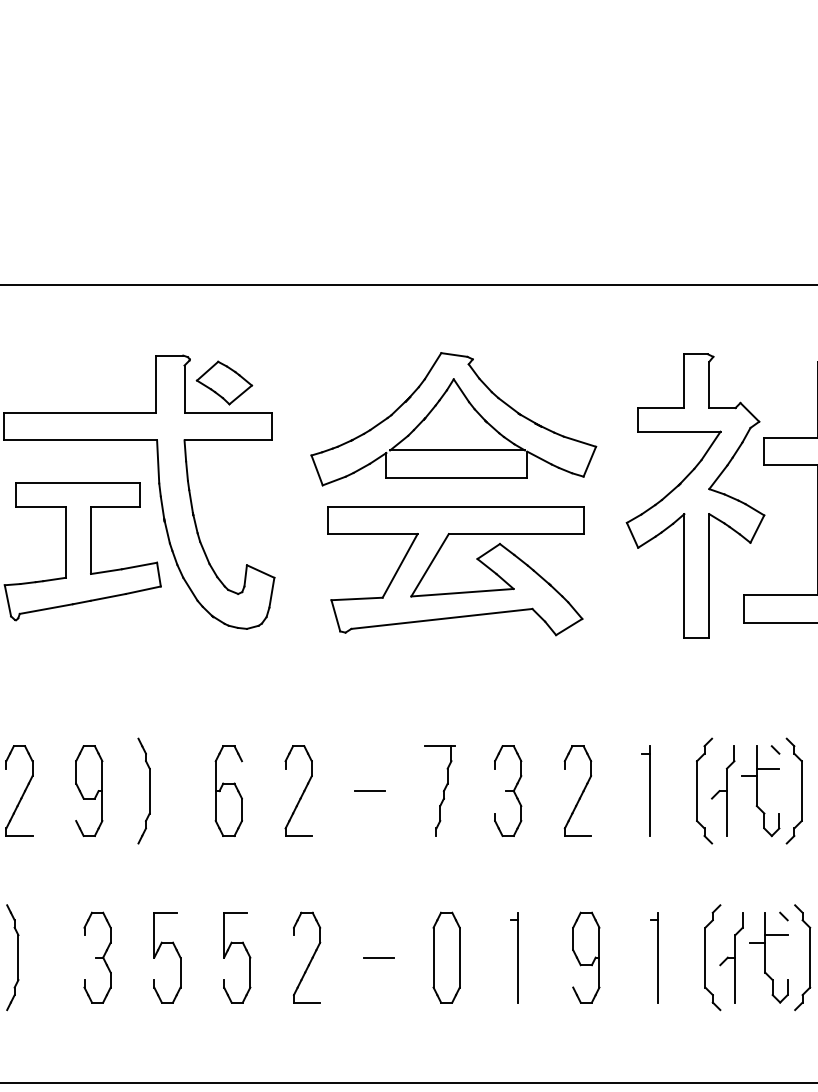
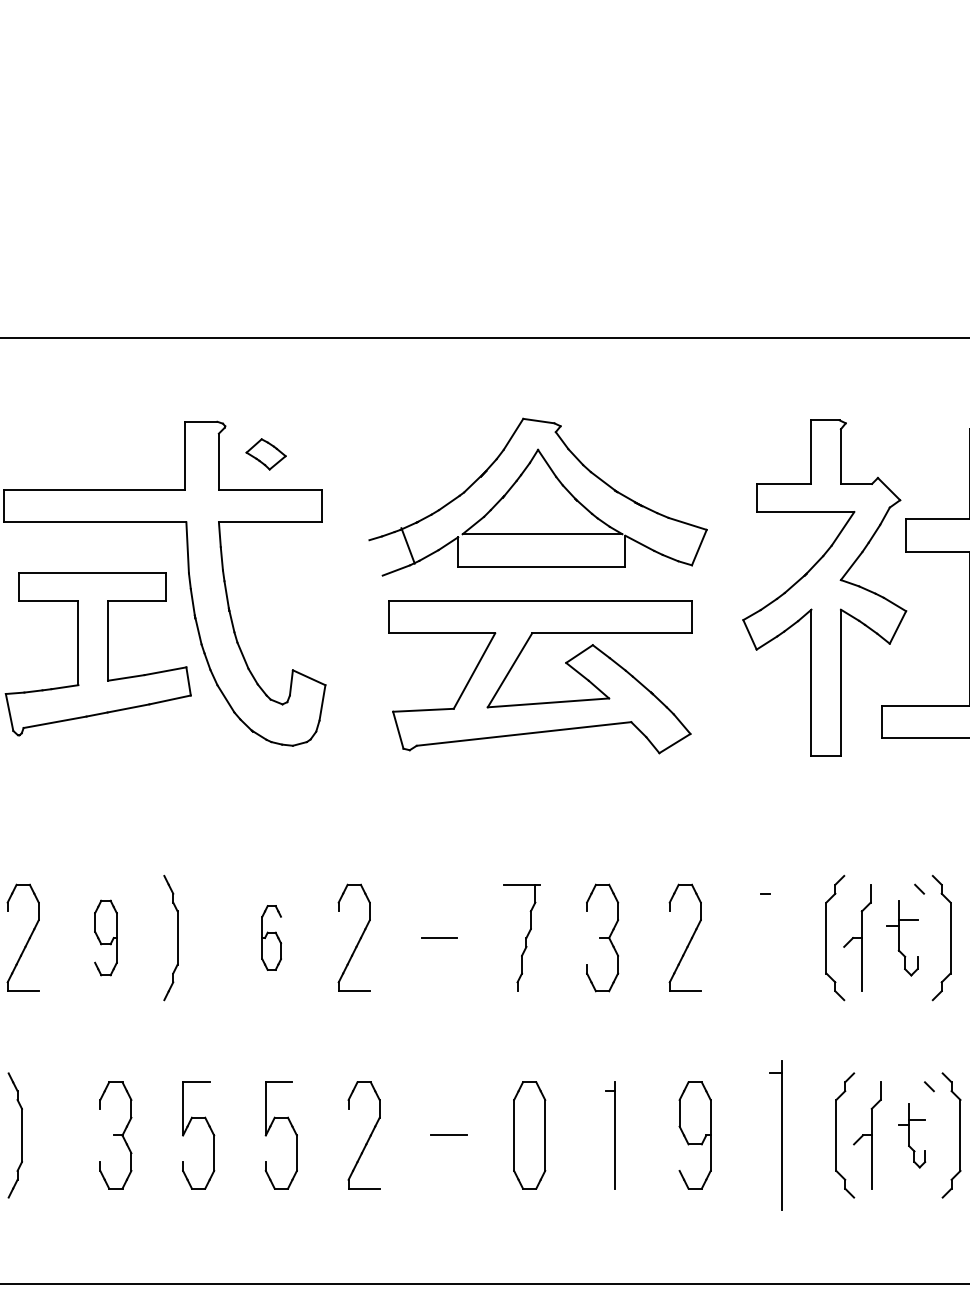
part: (223, 383) -> (265, 454), size x0.6
line: (316, 470) -> (407, 545), moved
part: (88, 790) -> (105, 937), size x0.7
part: (228, 790) -> (271, 937), size x0.6
line: (649, 790) -> (770, 937), removed
part: (761, 791) -> (902, 938), size x0.7
part: (654, 957) -> (775, 1135), size x1.4
part: (768, 957) -> (911, 1135), size x0.6

